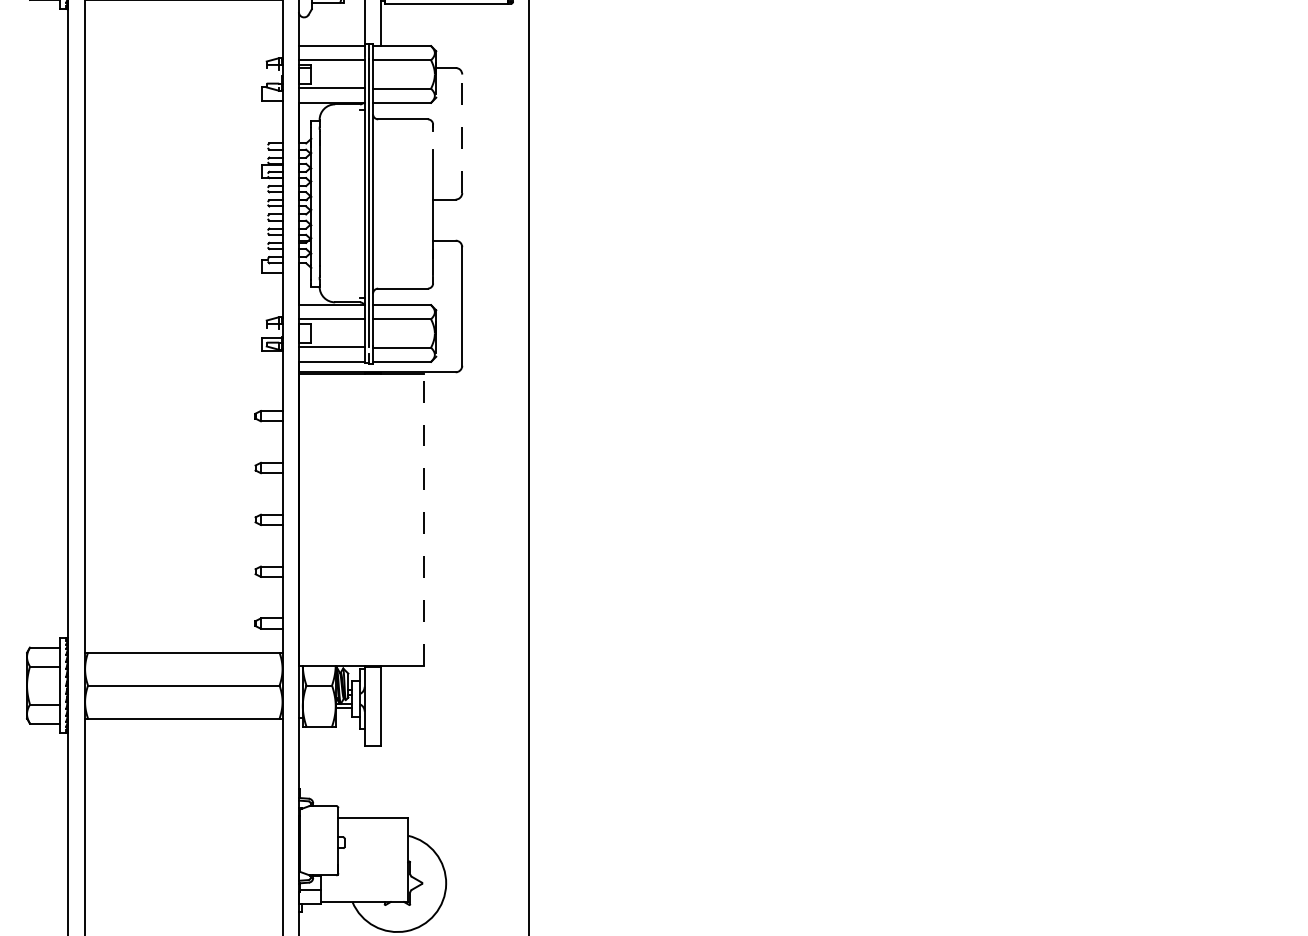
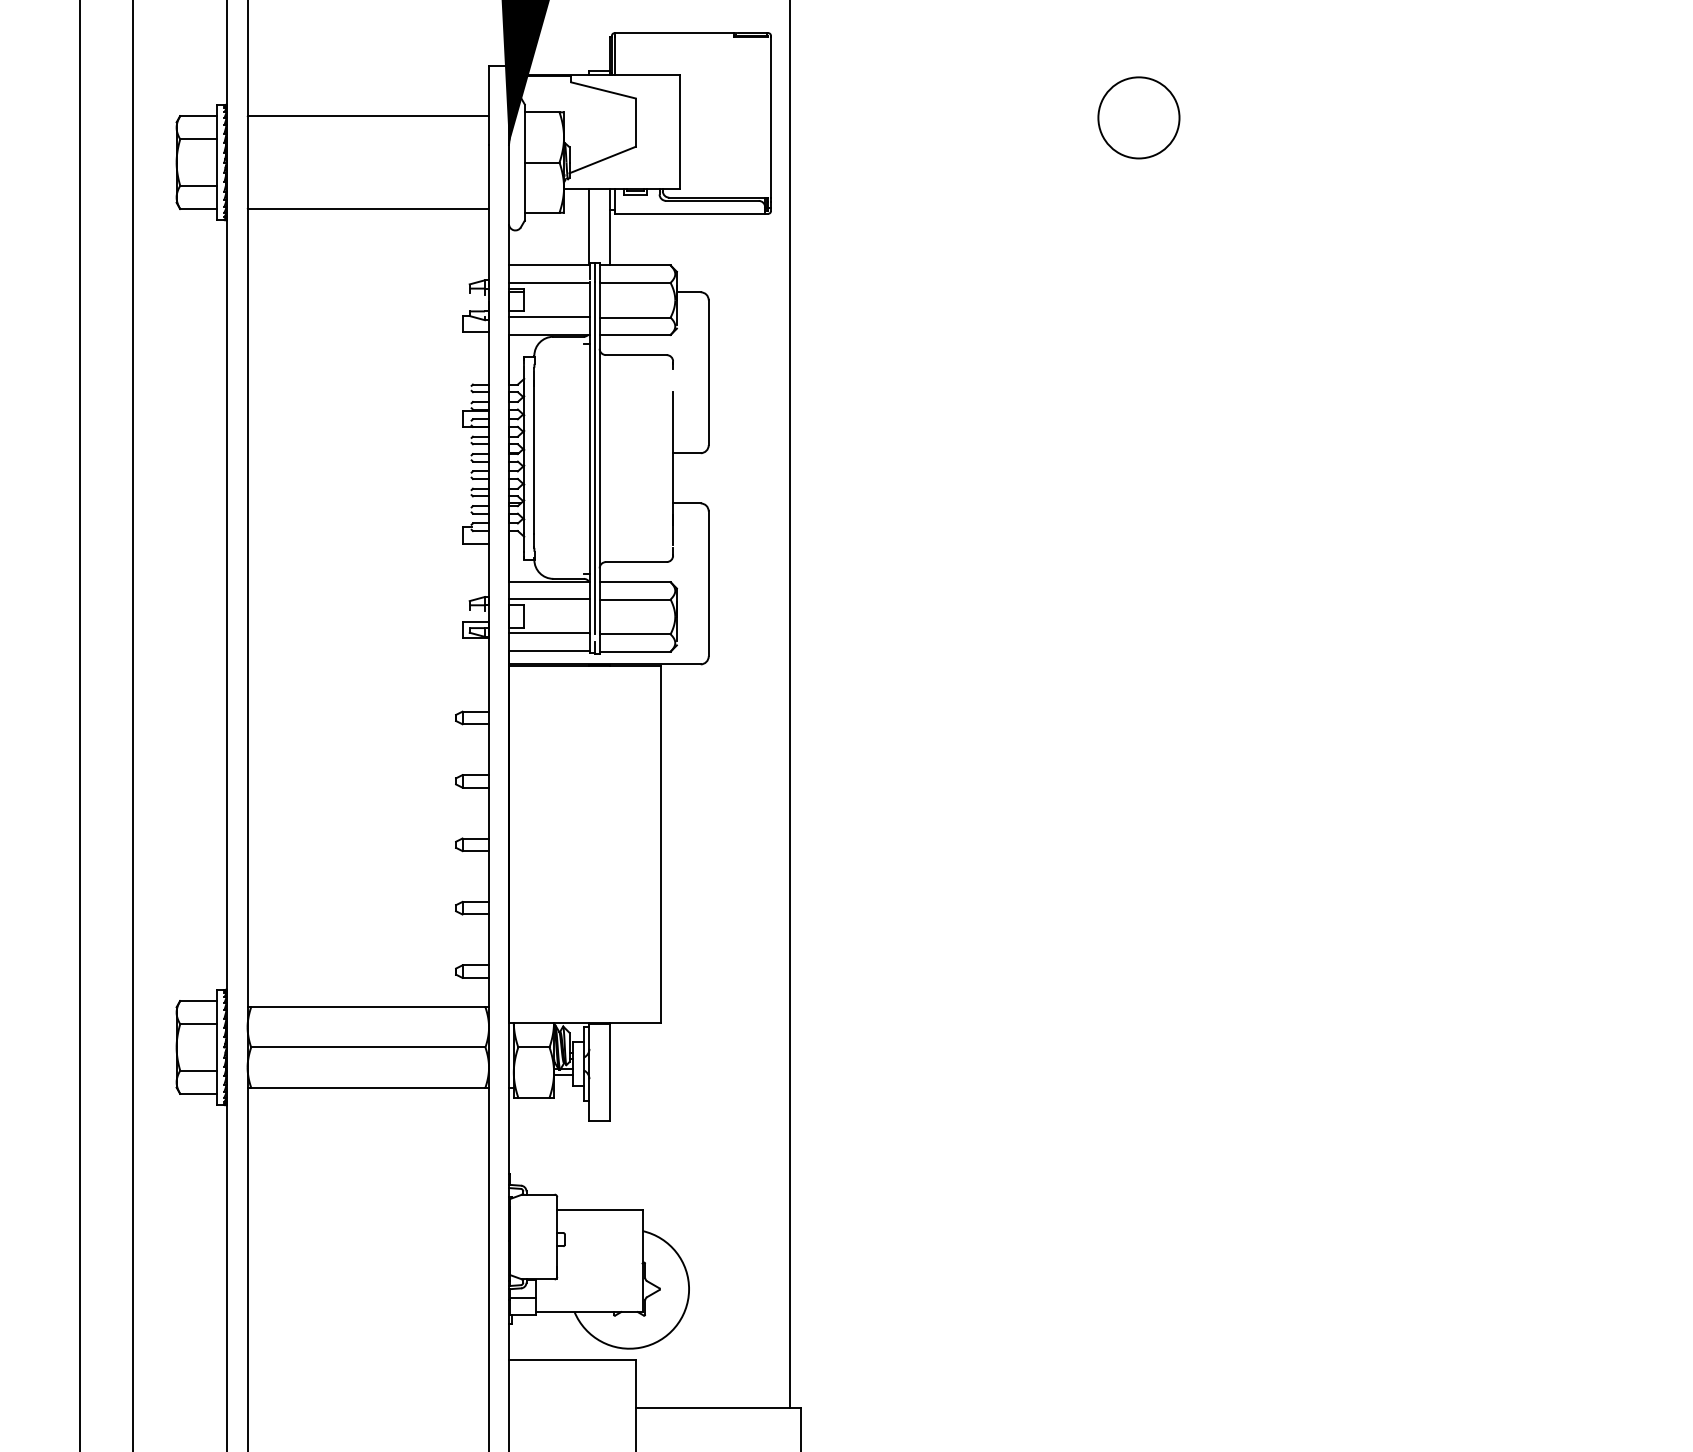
line: (462, 133) -> (708, 372), dashed -> solid
line: (423, 519) -> (661, 844), dashed -> solid

